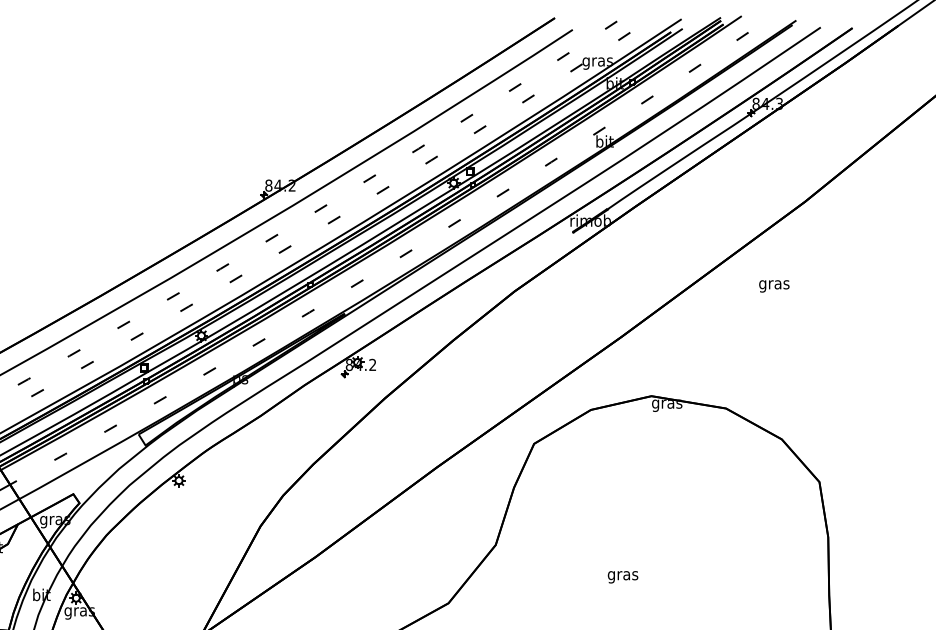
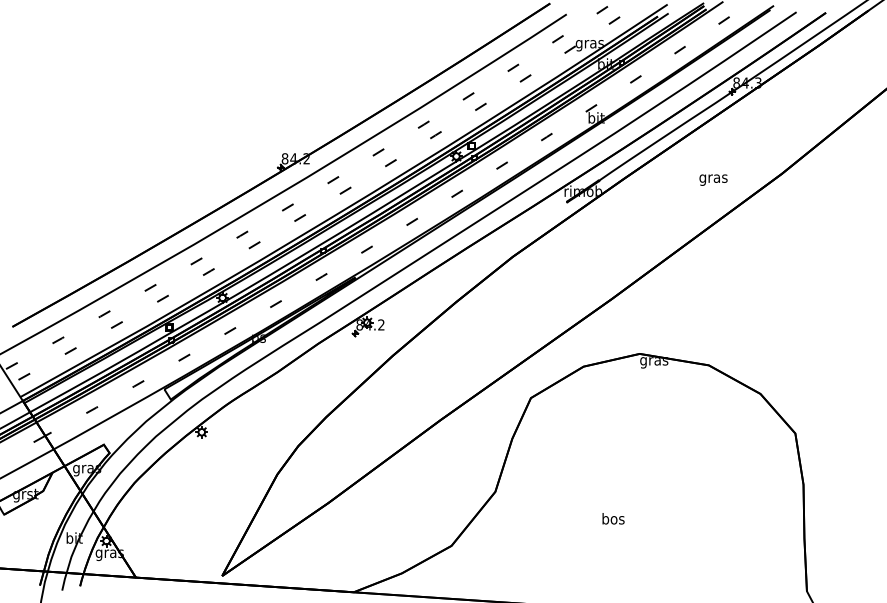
text: (774, 285) -> (713, 179), moved
text: (623, 575) -> (613, 520), gras -> bos

